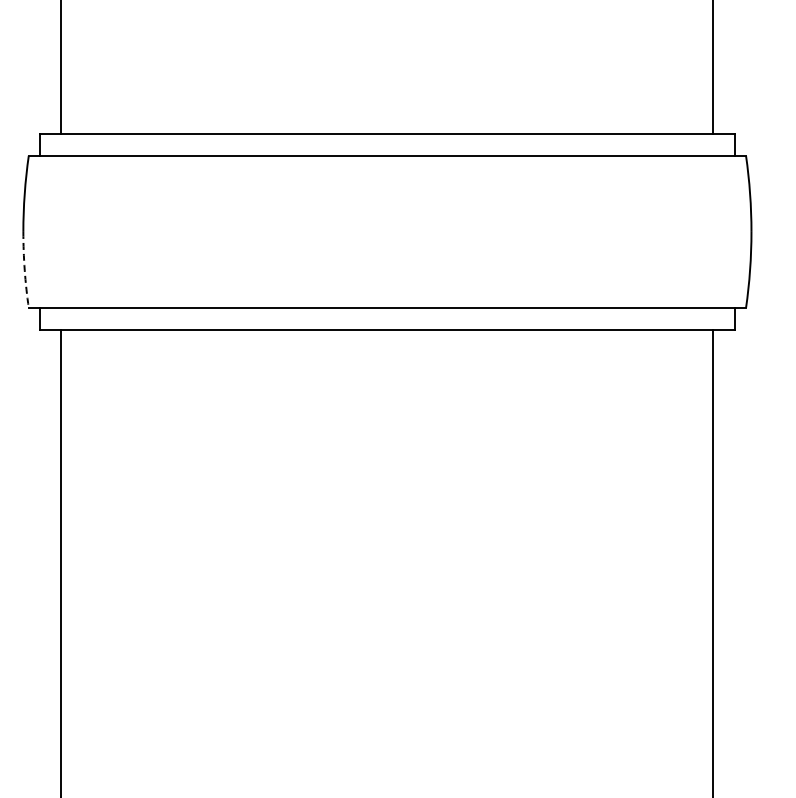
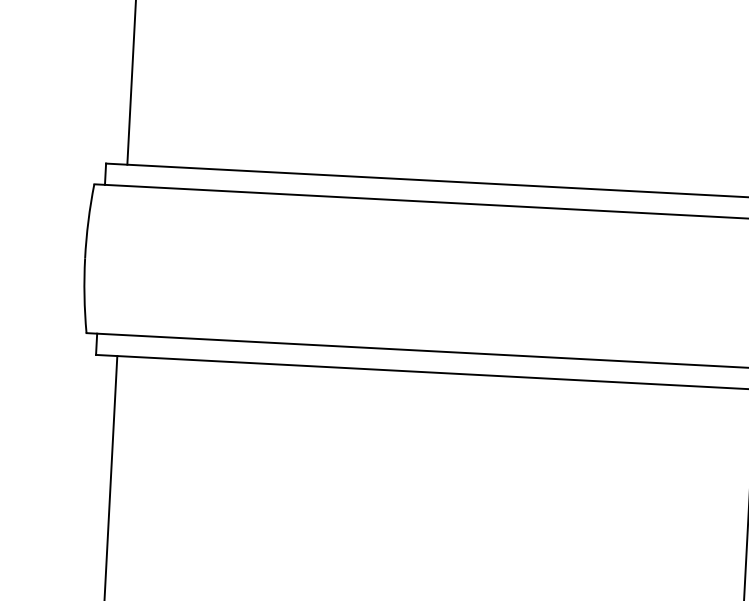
arc: (24, 270) -> (84, 296), dashed -> solid

